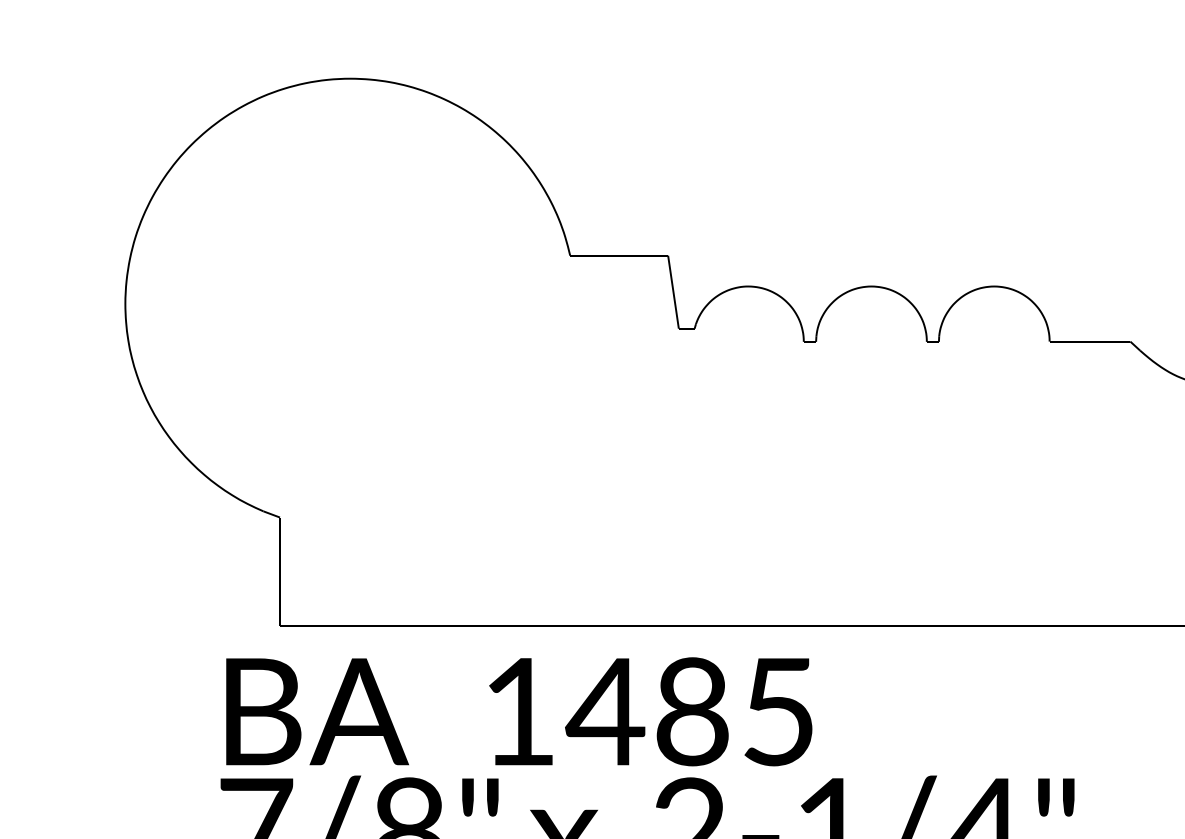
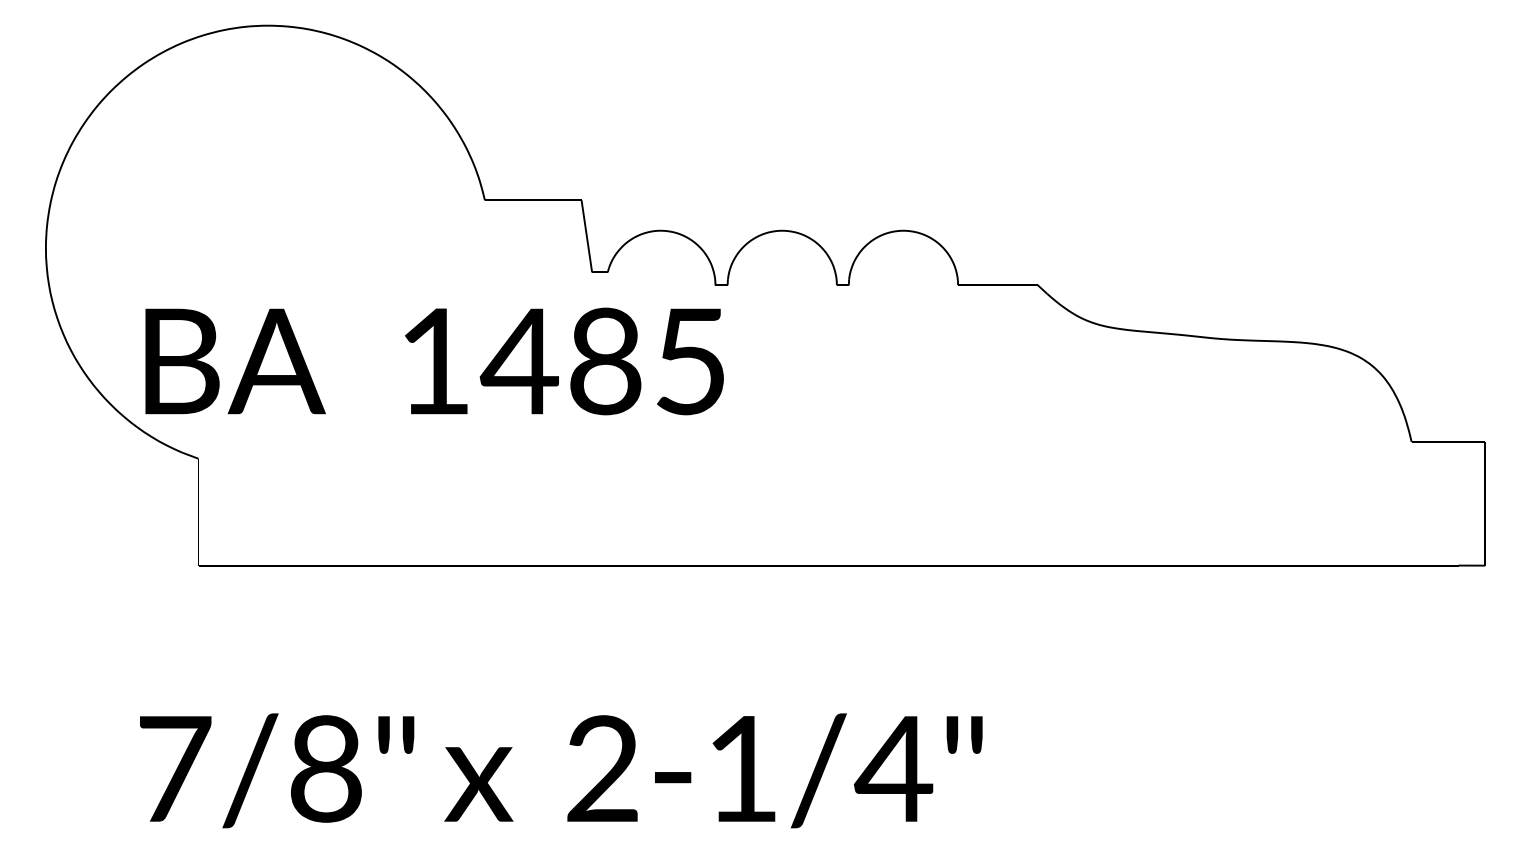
text: (519, 711) -> (434, 361), moved

